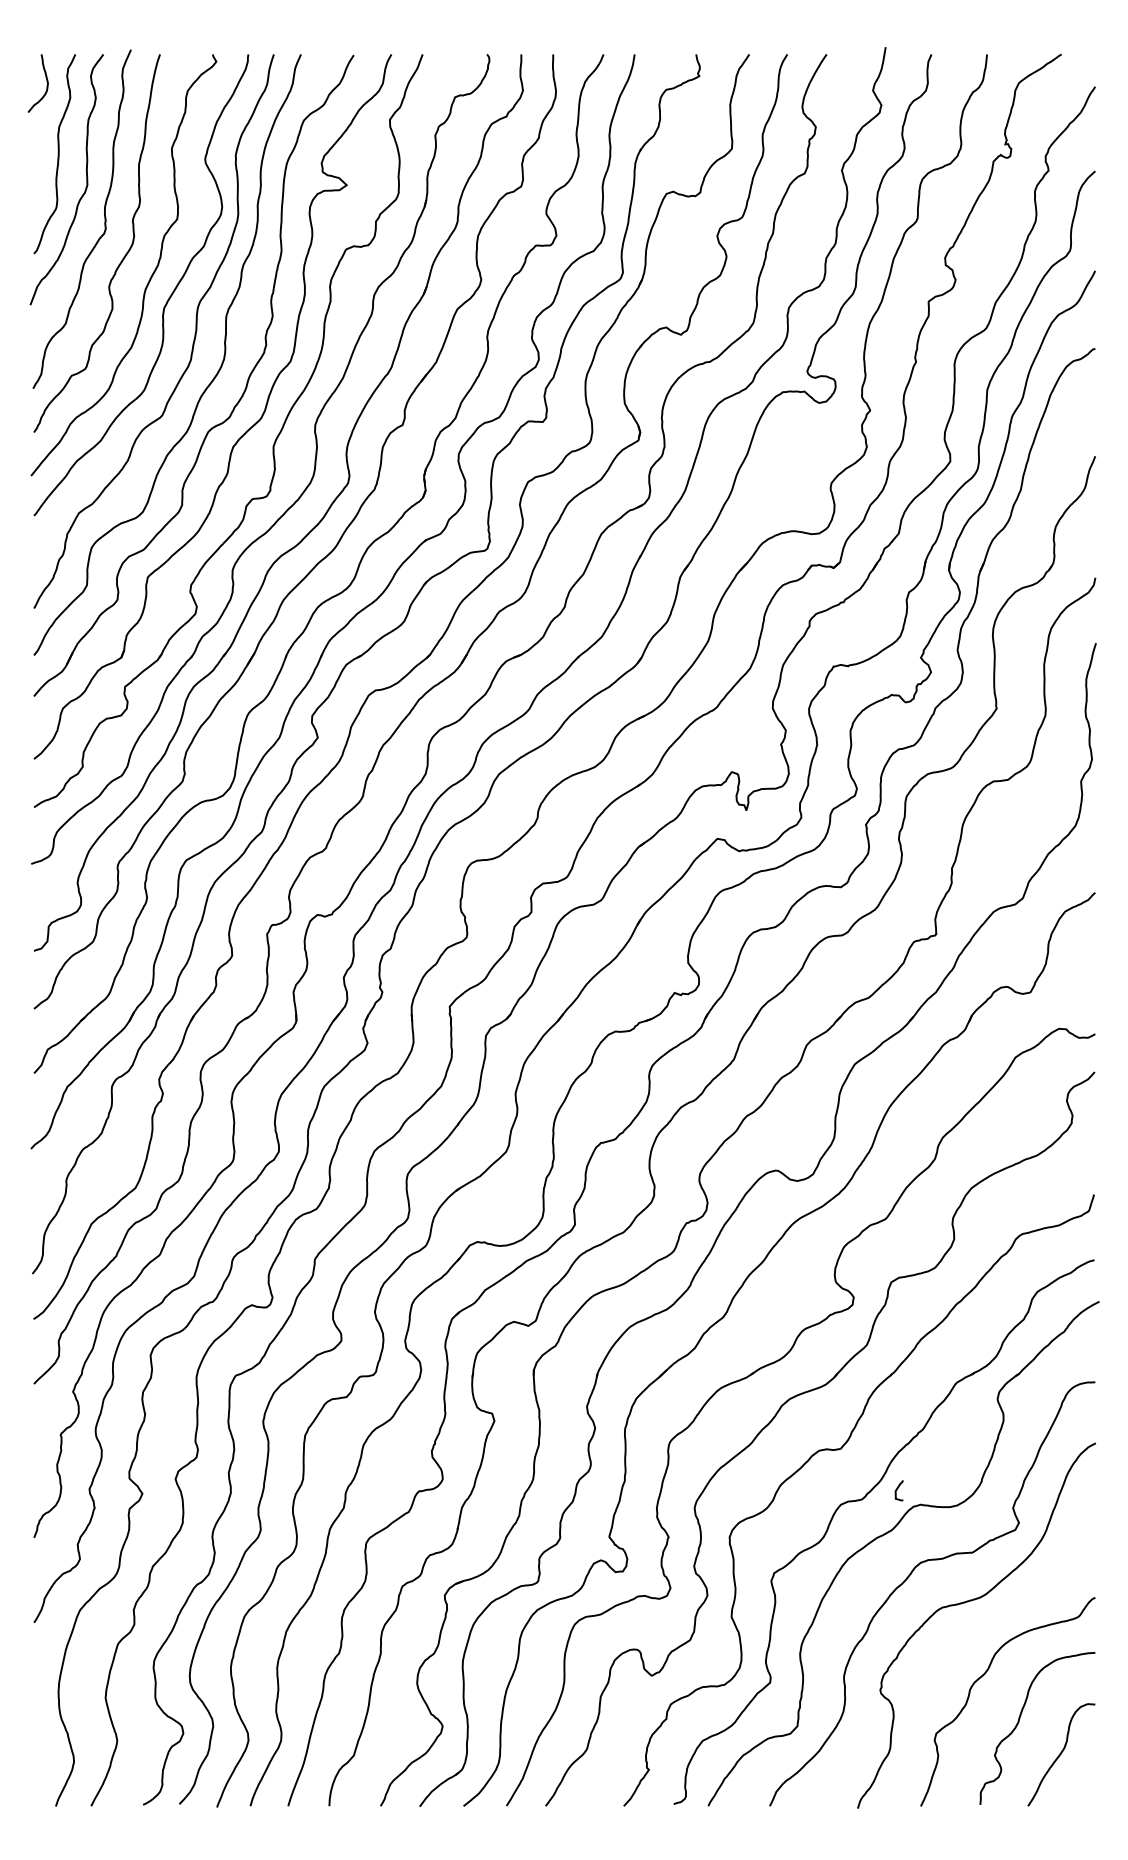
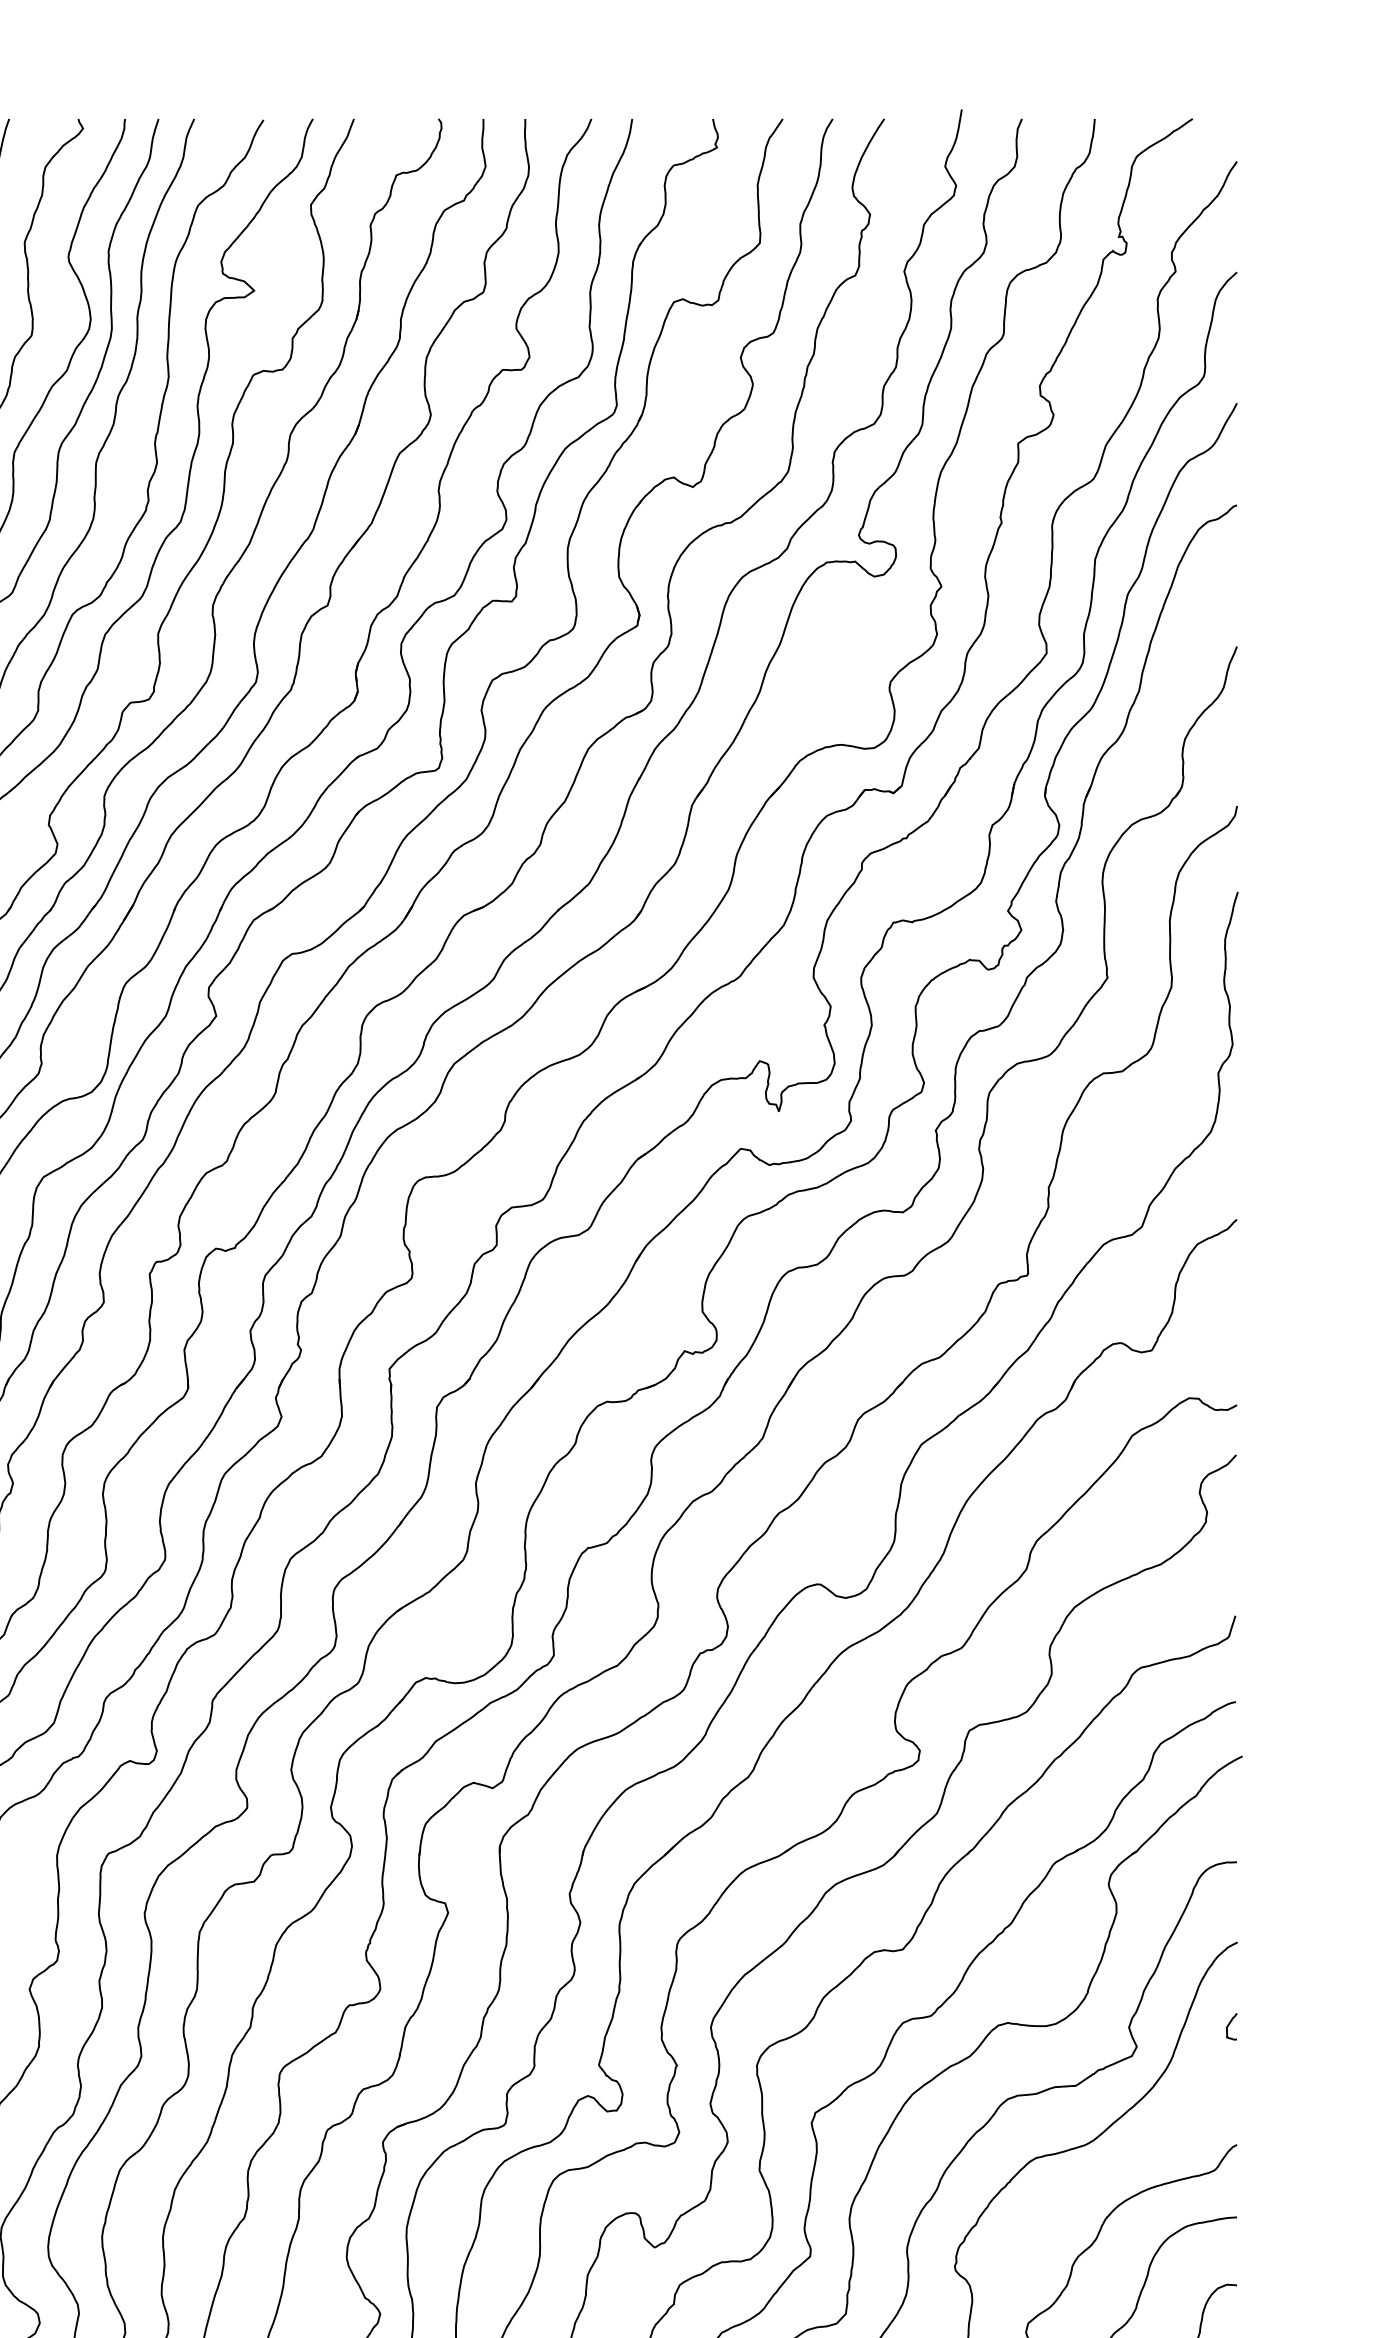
curve: (897, 1490) -> (1229, 2026), moved

